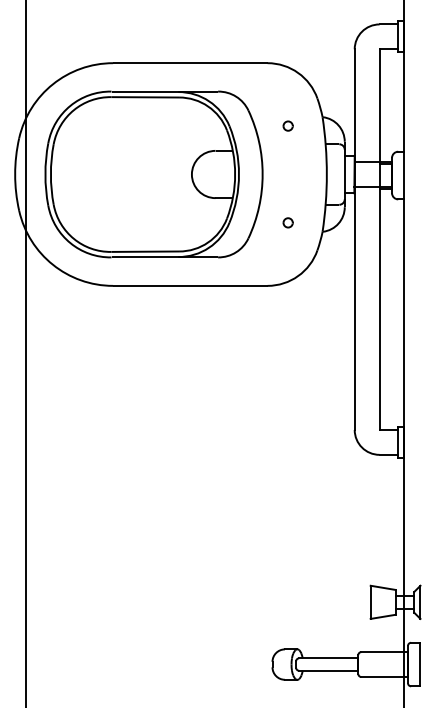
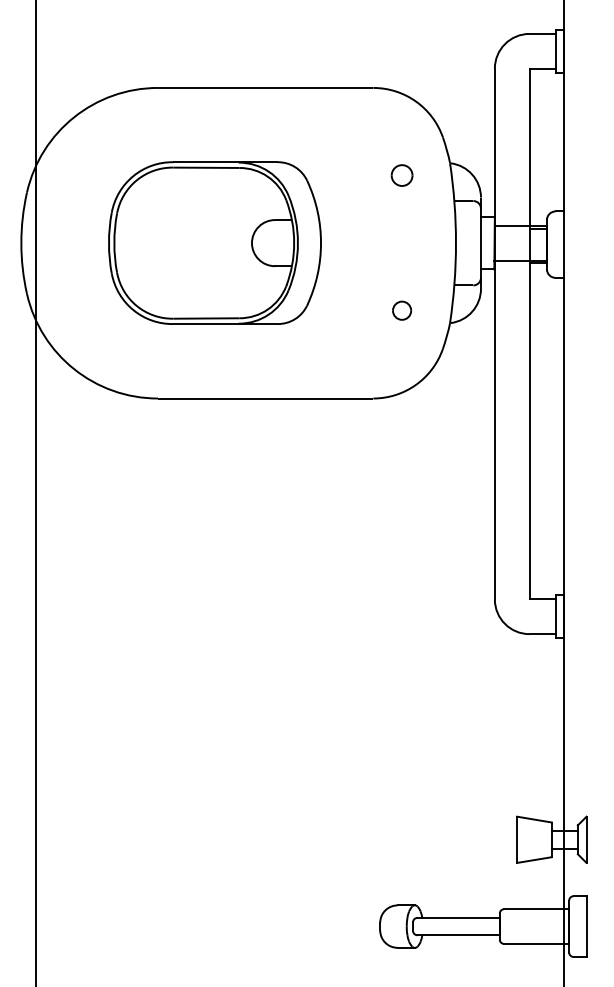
part: (287, 125) -> (401, 175), size x1.6
part: (153, 174) -> (214, 242), size x0.7
part: (287, 222) -> (401, 310), size x1.4

